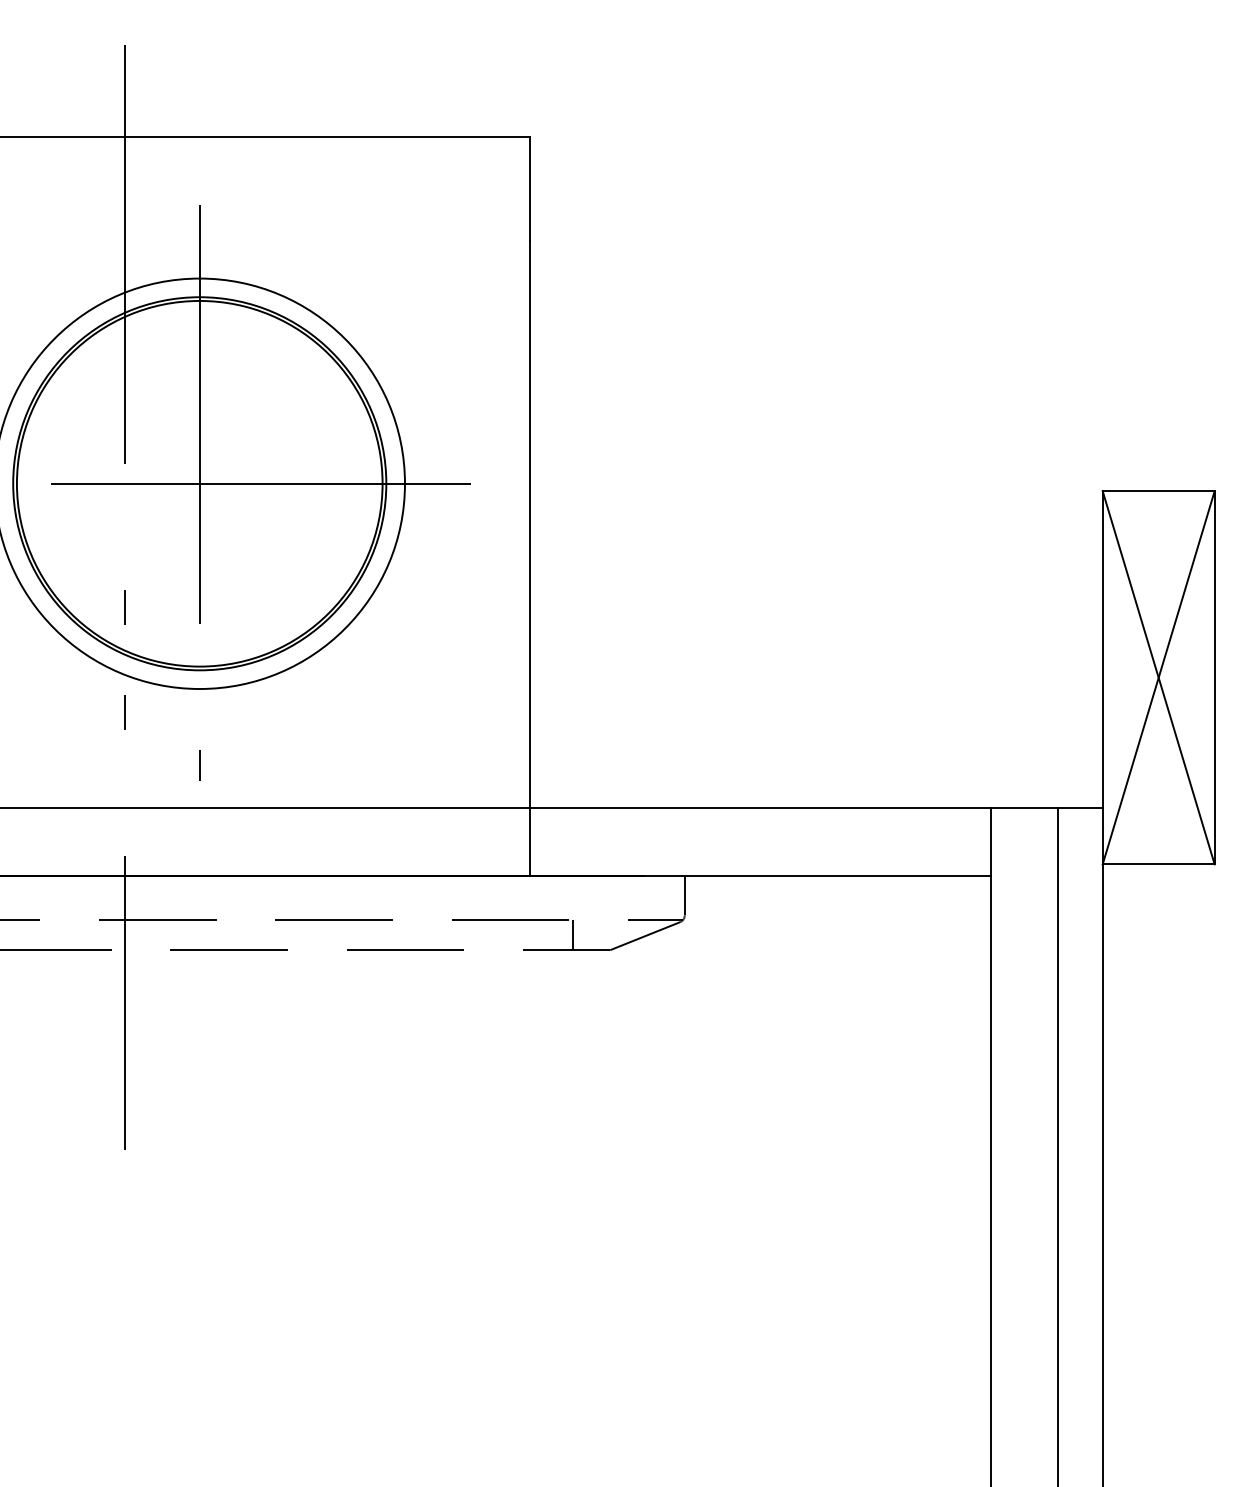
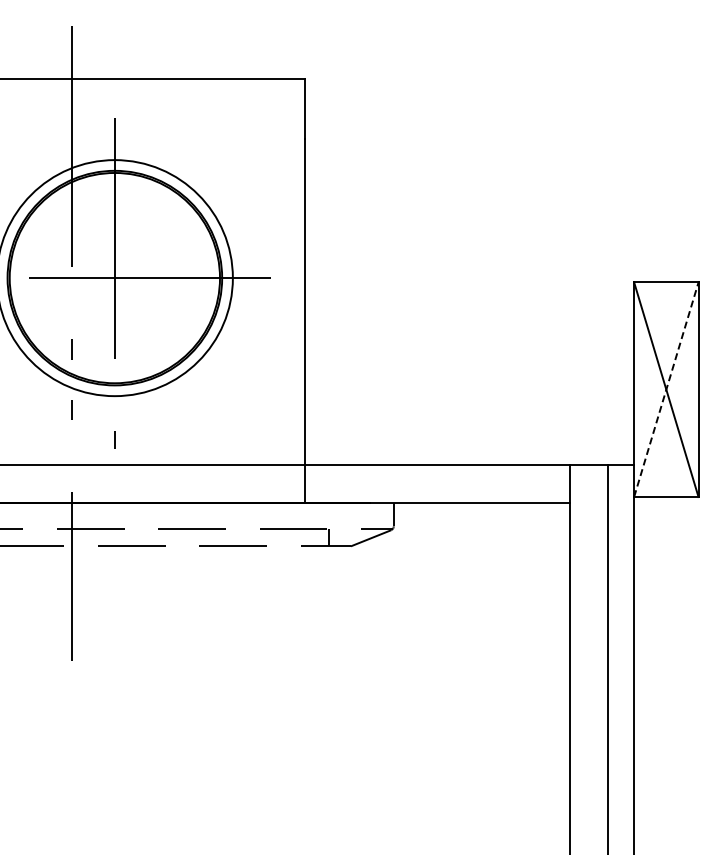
line: (1158, 677) -> (666, 389), solid -> dashed

